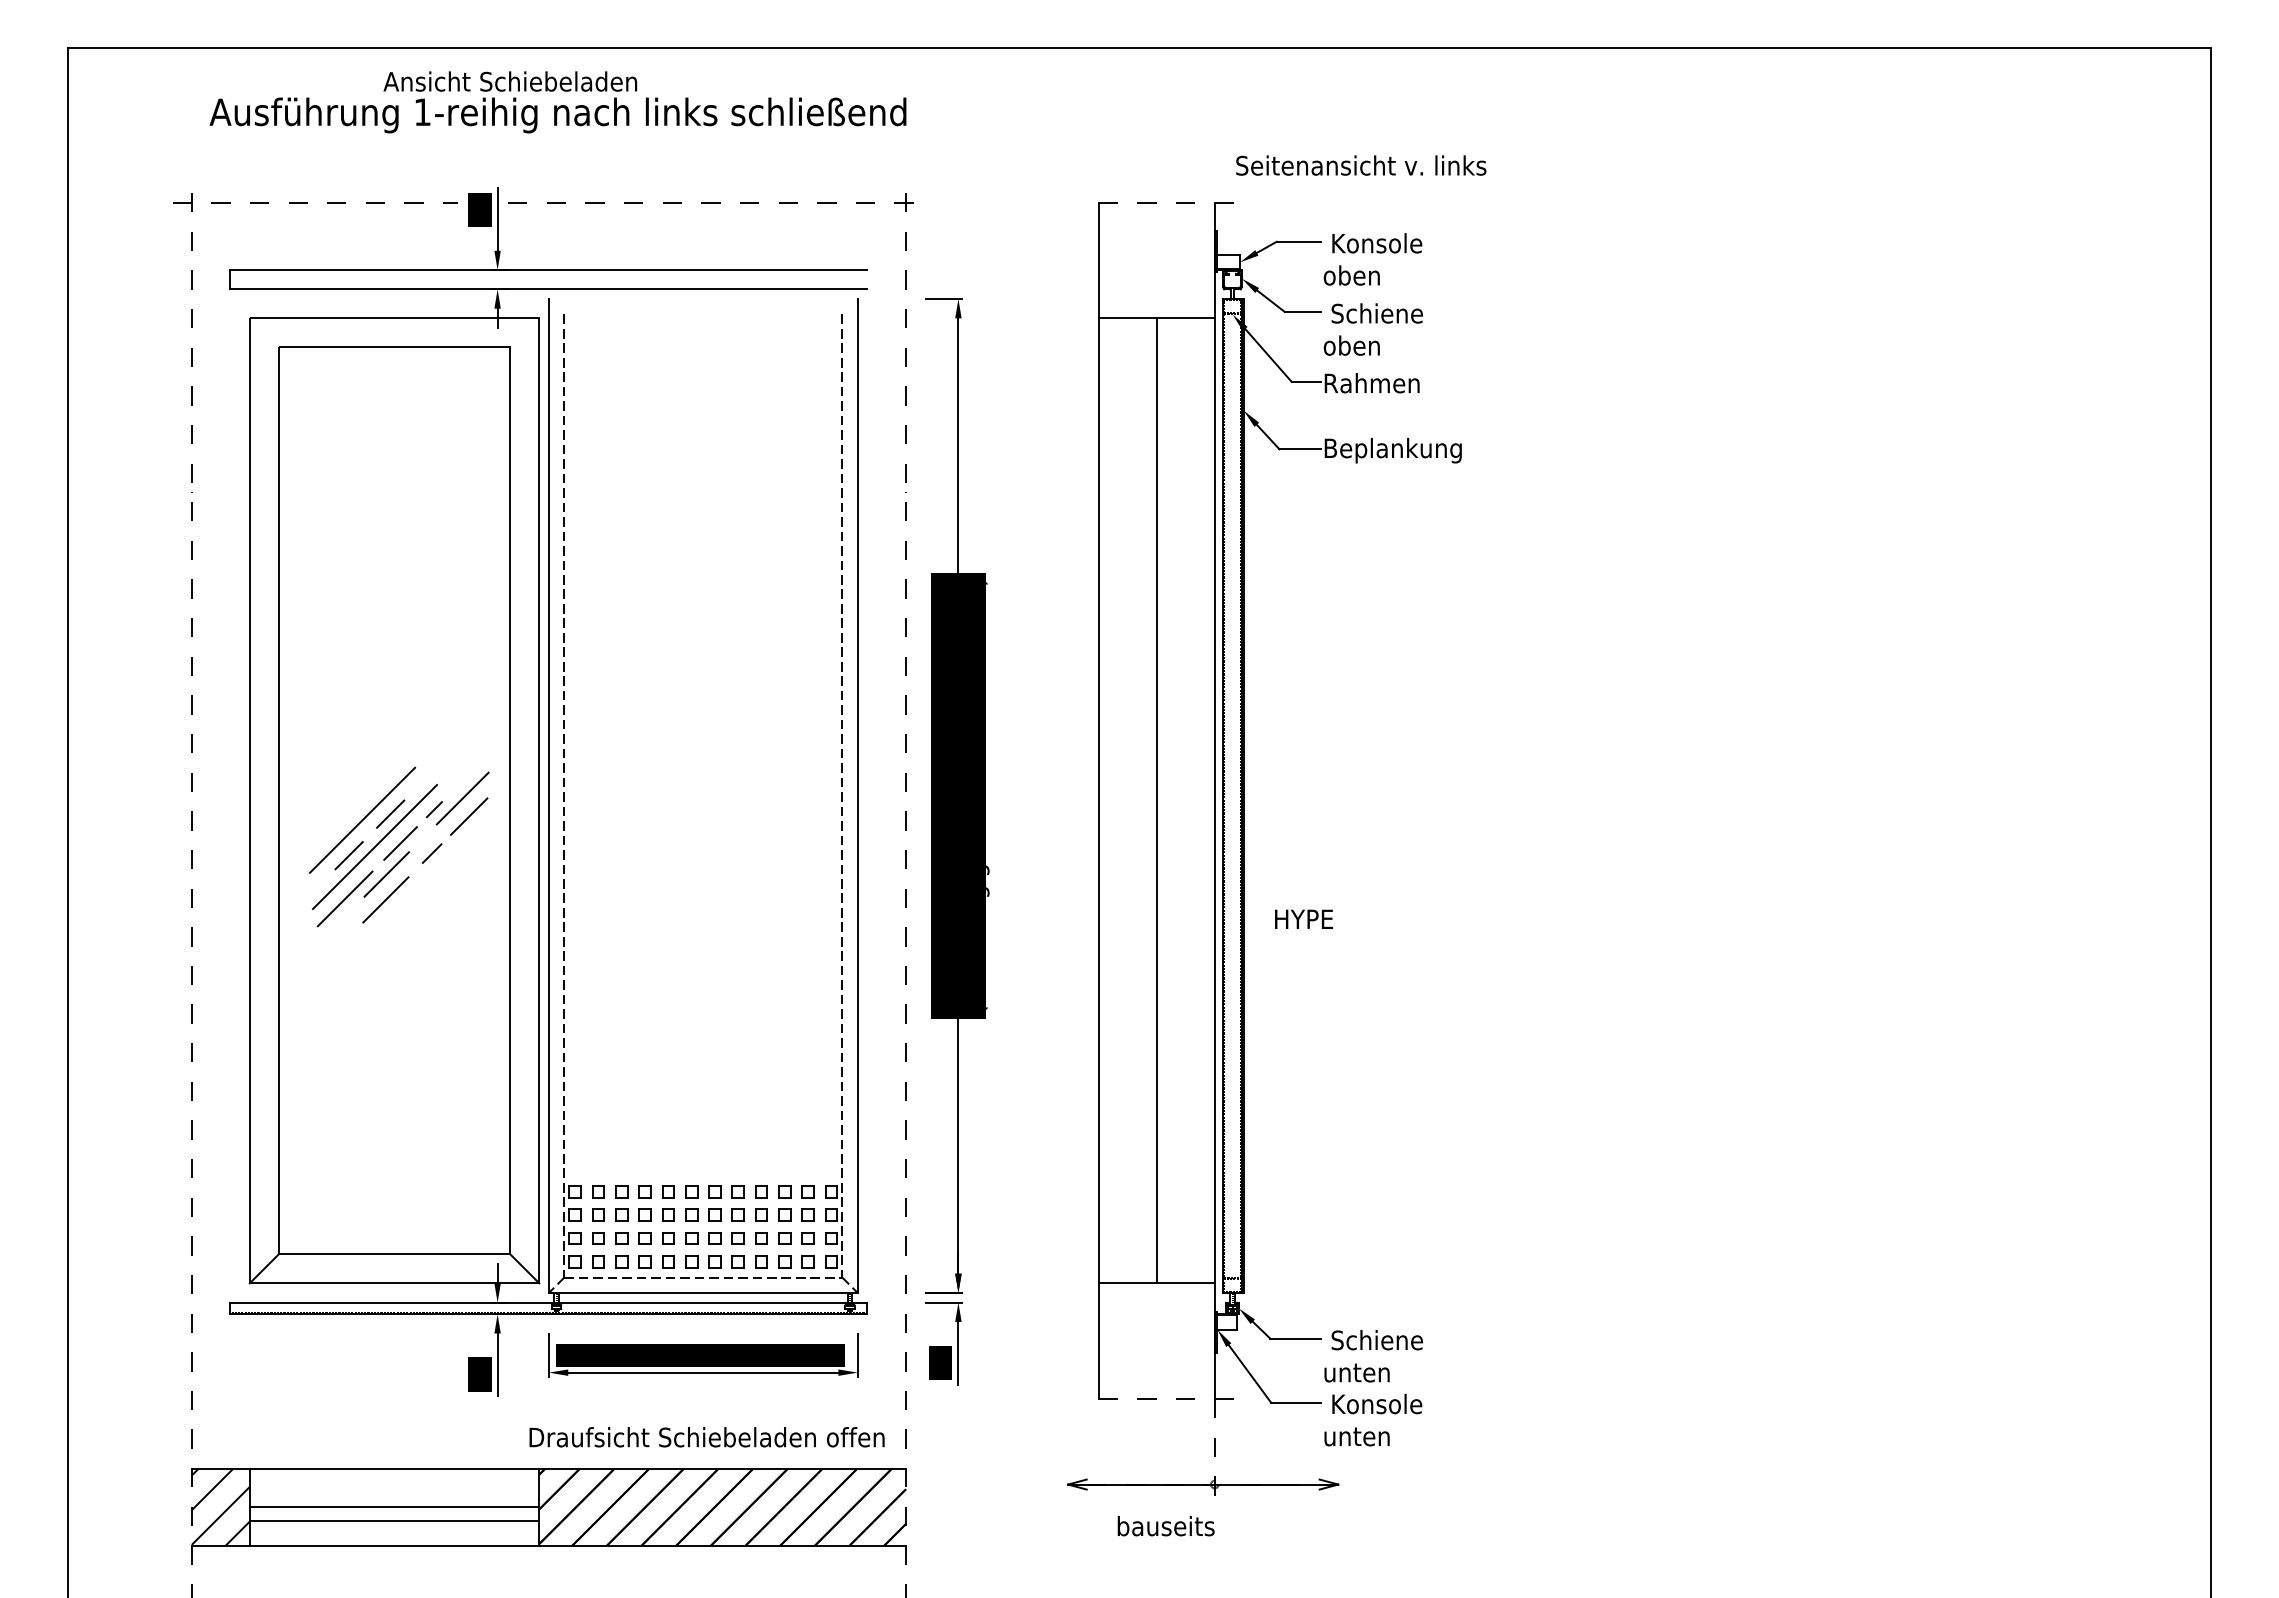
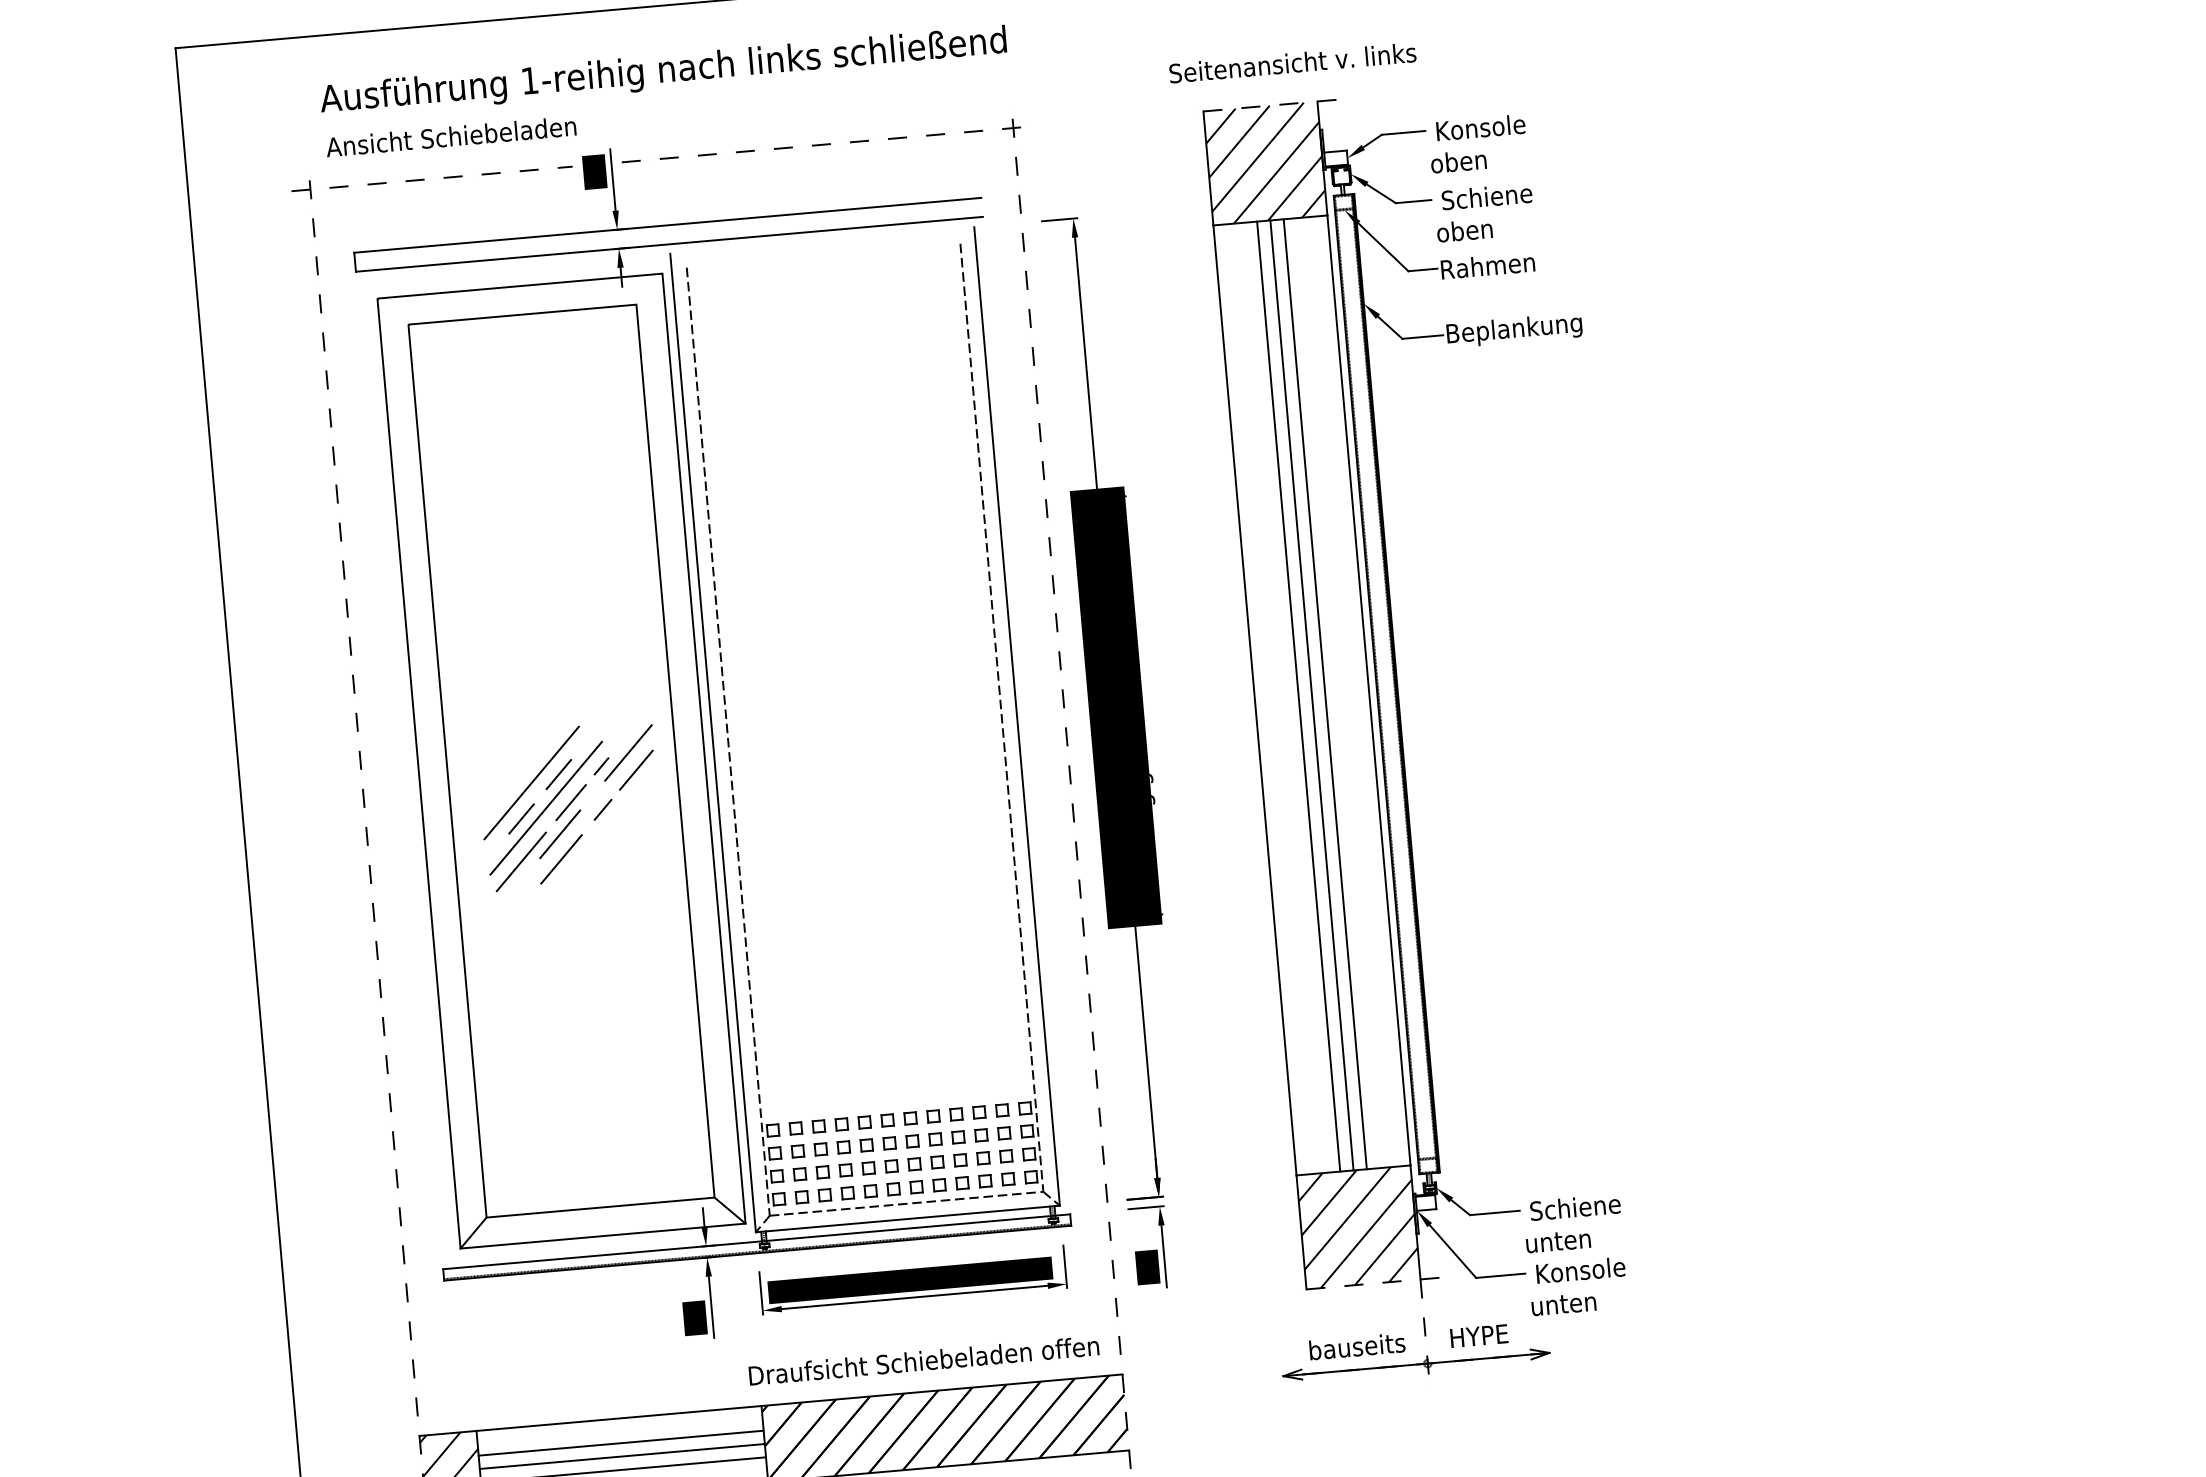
text: (510, 81) -> (451, 136), moved
text: (1361, 165) -> (1292, 62), moved
hatch: (1156, 260) -> (1265, 163), added
line: (1143, 800) -> (1298, 696), added
line: (1170, 800) -> (1325, 693), added
text: (1303, 918) -> (1478, 1335), moved
hatch: (1156, 1341) -> (1358, 1227), added
line: (394, 1493) -> (621, 1443), added
text: (1165, 1526) -> (1356, 1346), moved

